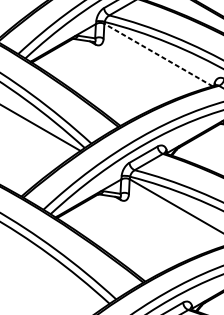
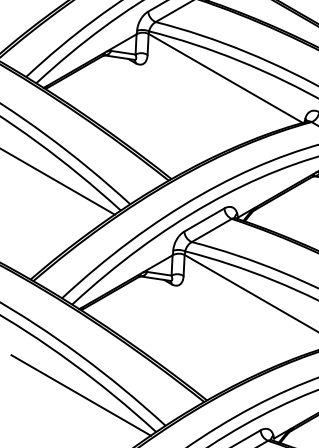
line: (158, 55) -> (225, 78), dashed -> solid
line: (56, 278) -> (80, 395), added

